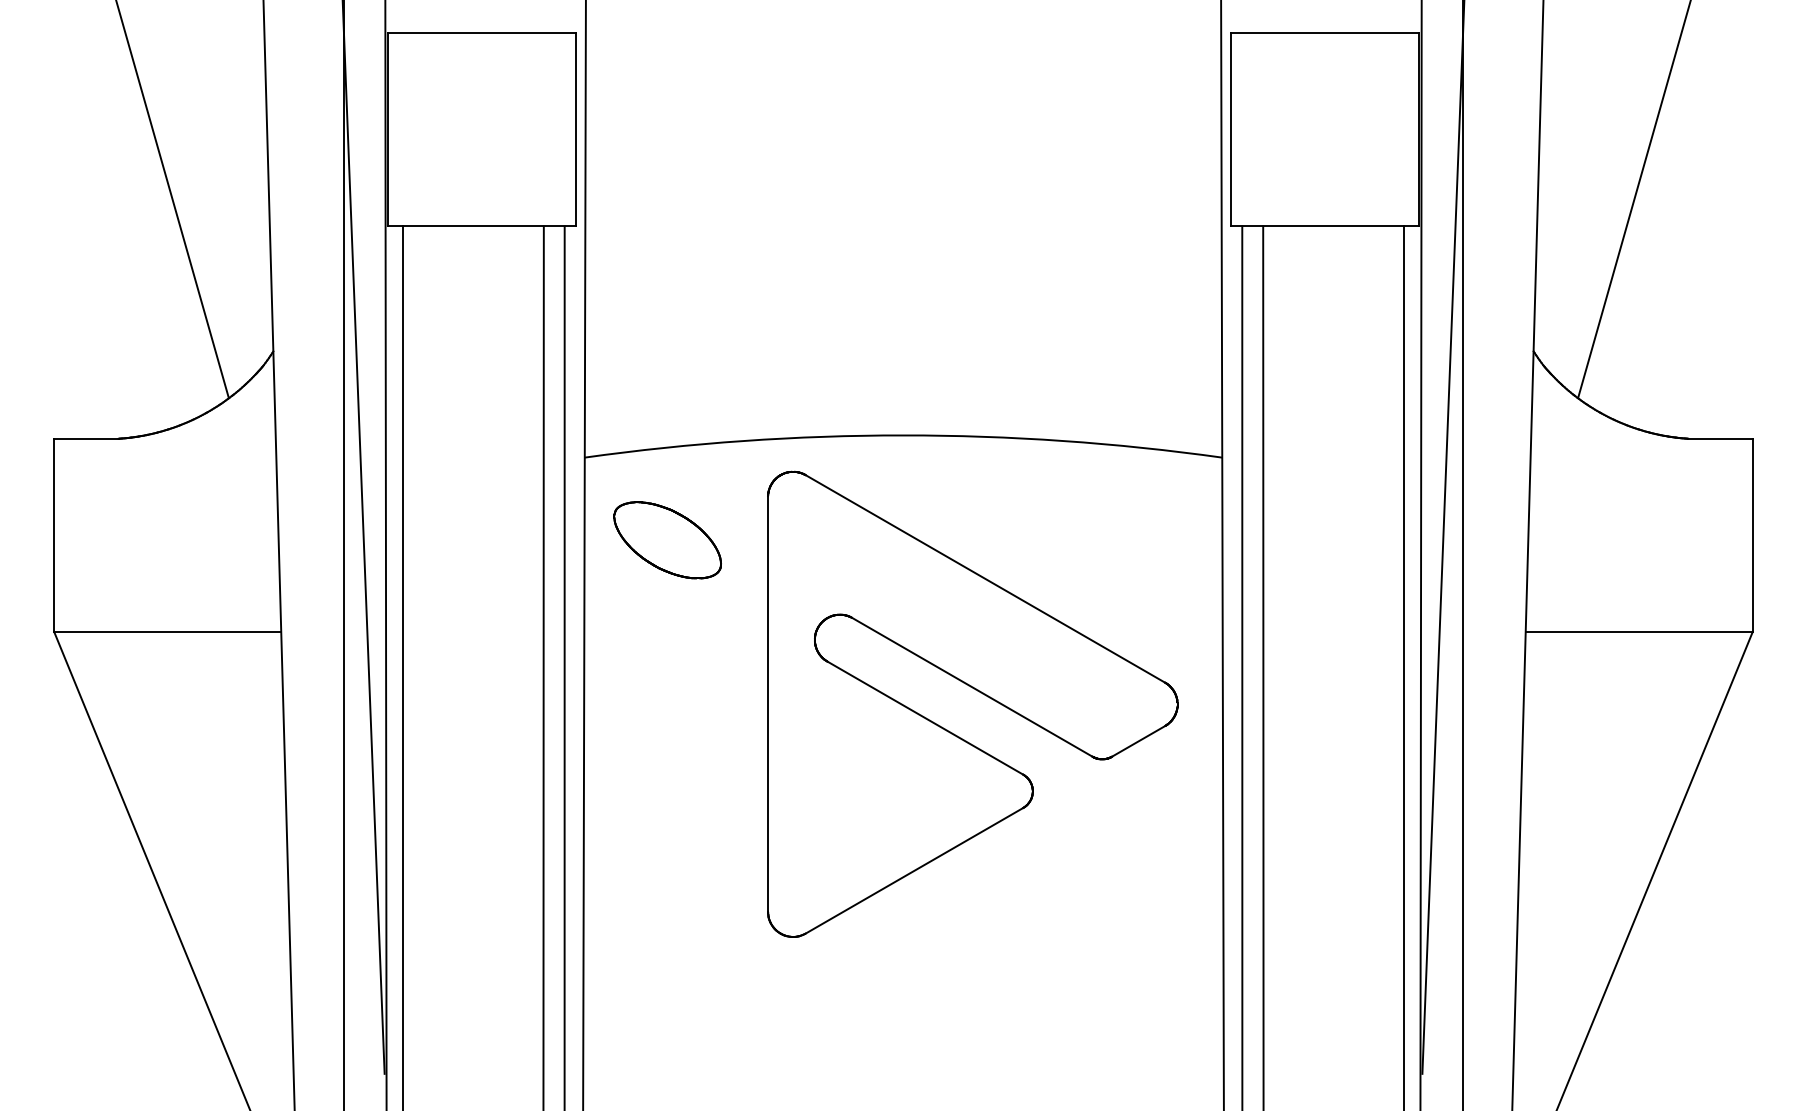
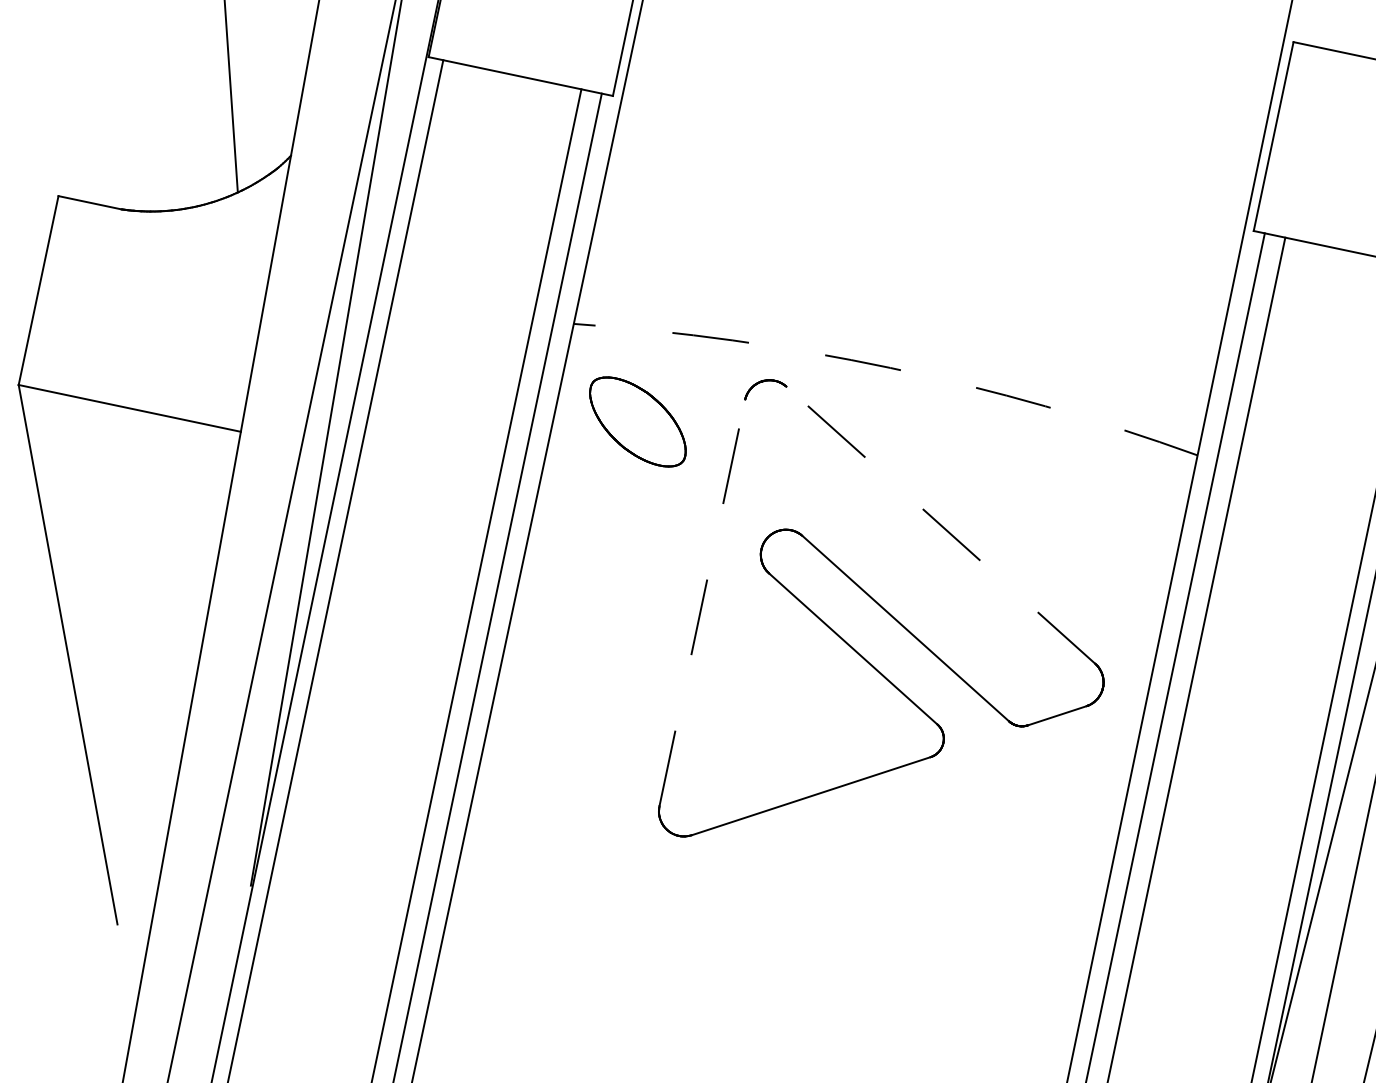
arc: (903, 435) -> (890, 367), solid -> dashed
line: (984, 578) -> (940, 524), solid -> dashed
line: (768, 704) -> (702, 603), solid -> dashed

